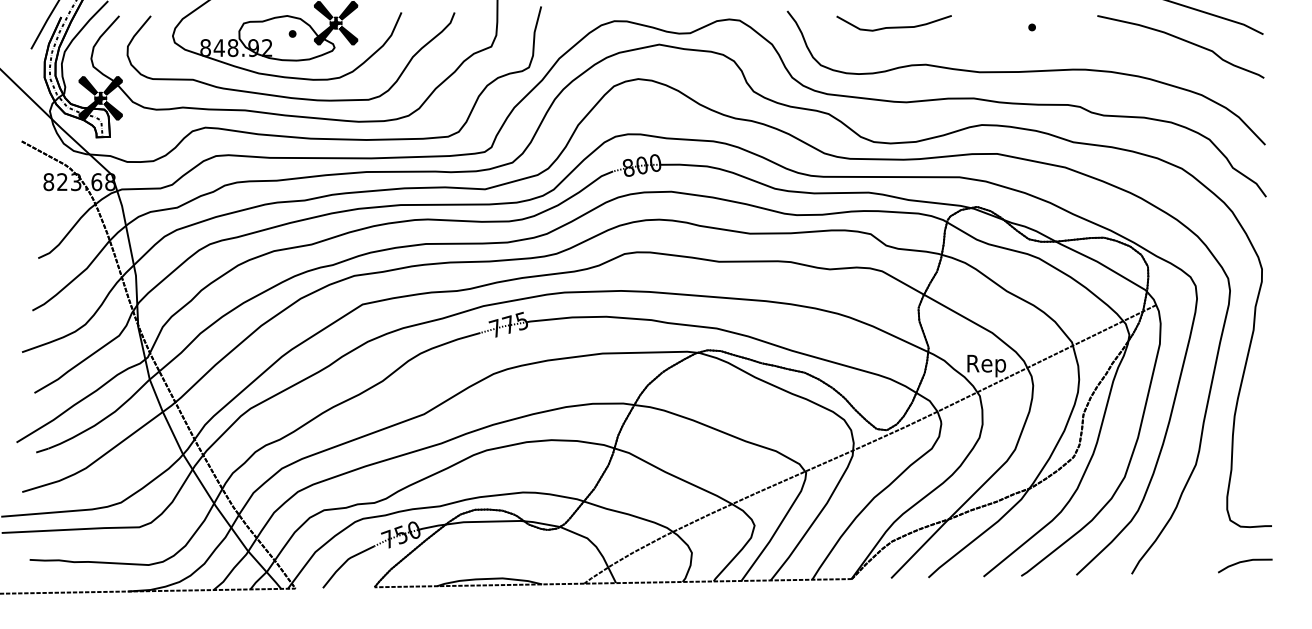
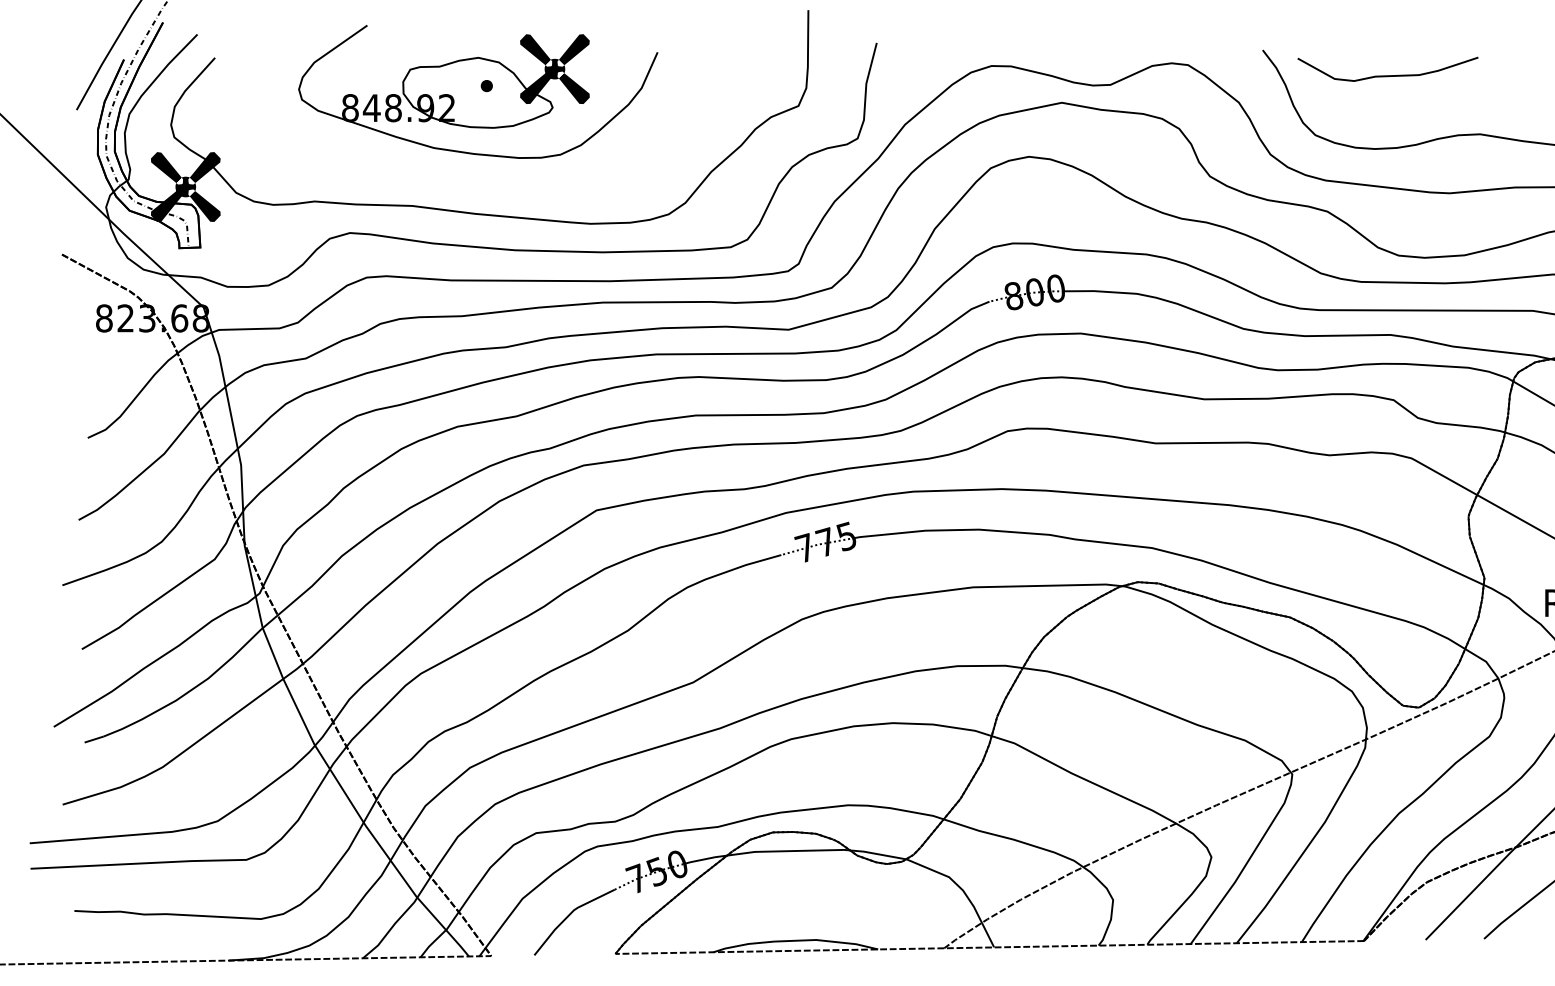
curve: (893, 26) -> (1386, 74), moved
part: (282, 95) -> (470, 182), removed

